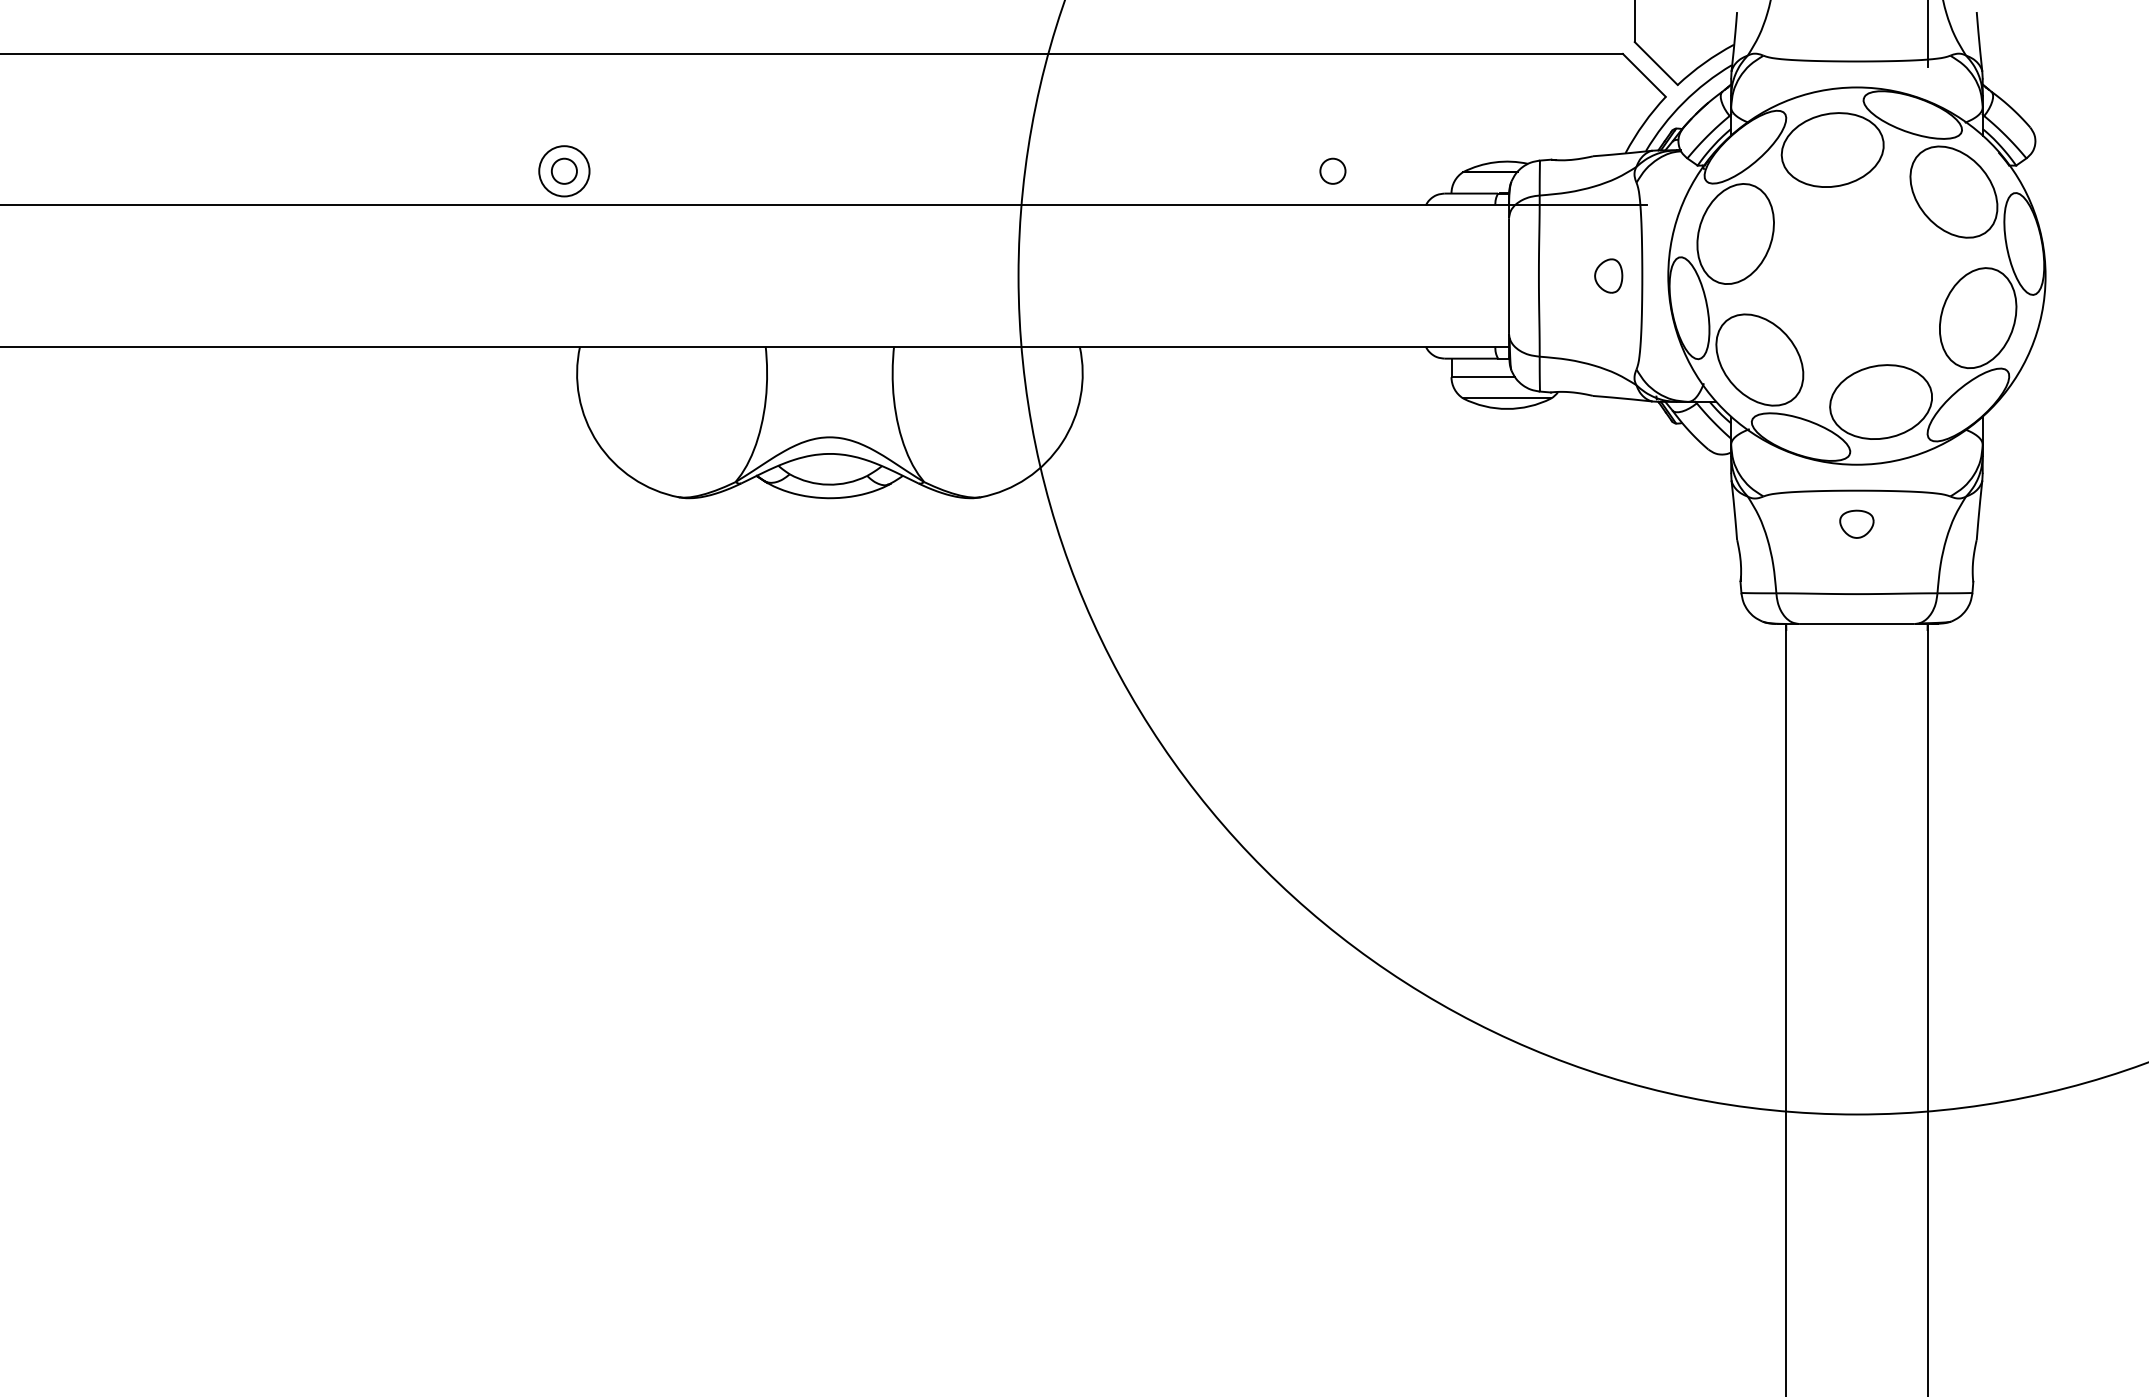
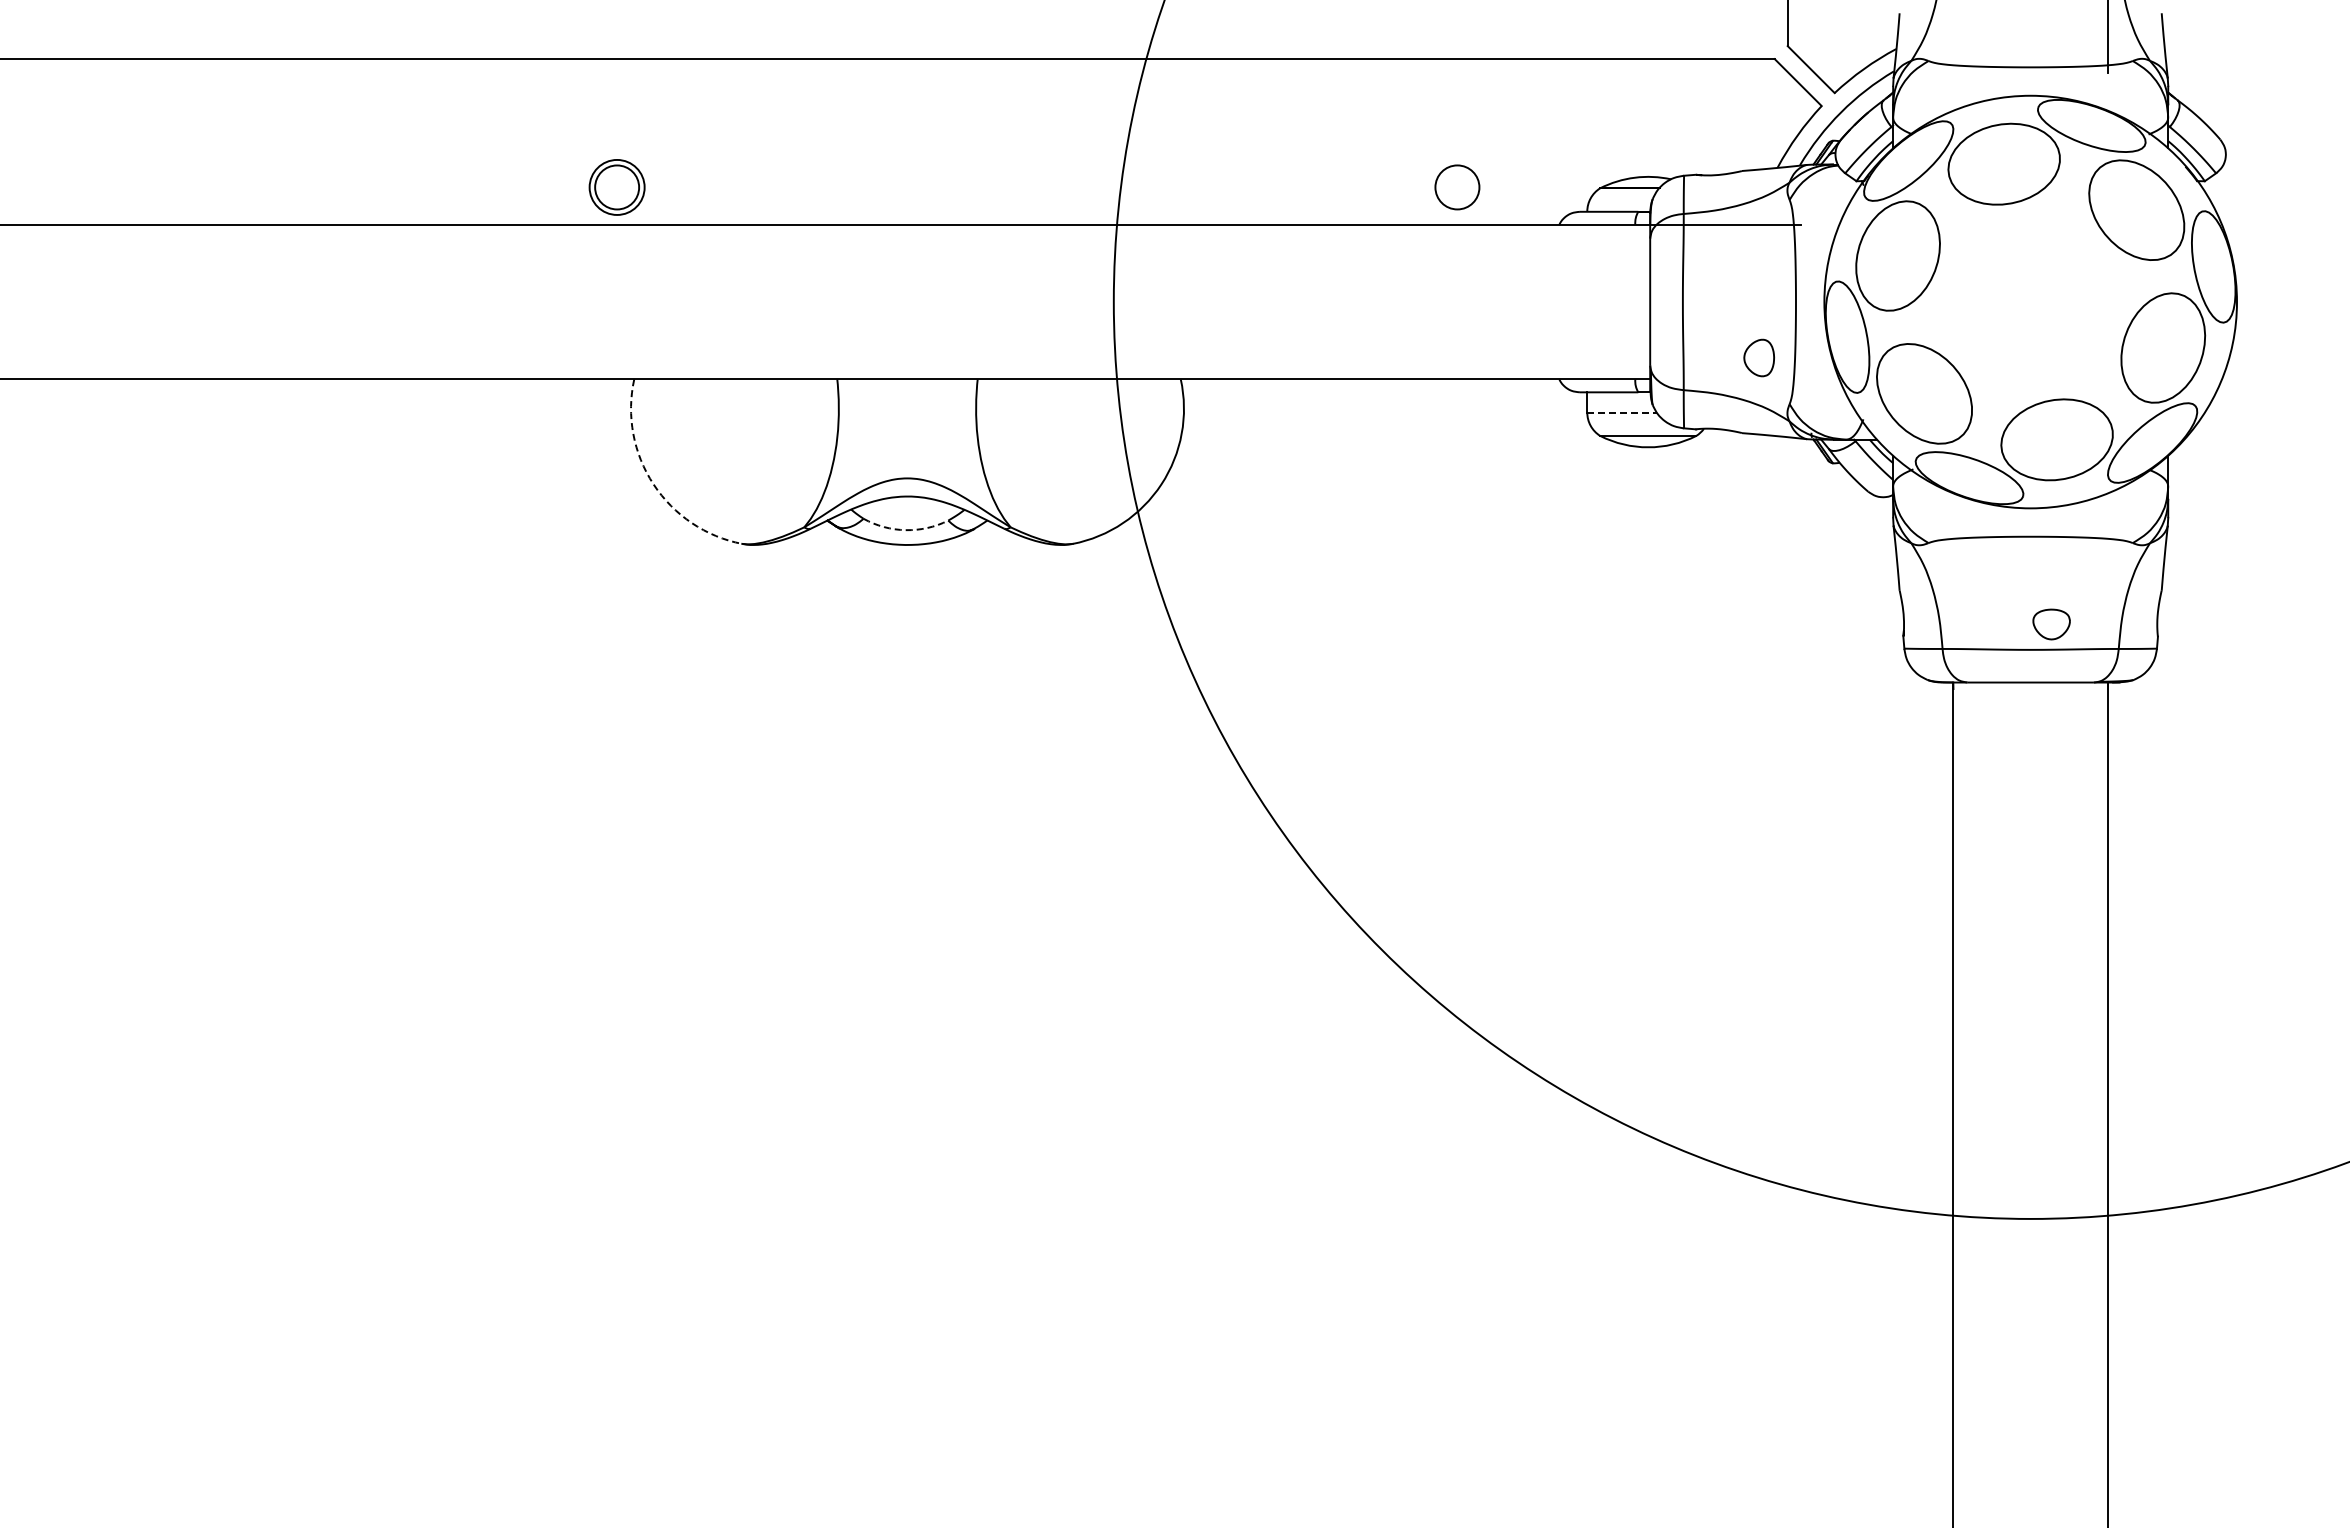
circle: (563, 171) -> (616, 187), size x1.6
circle: (1332, 171) -> (1457, 187), size x1.6
part: (1608, 275) -> (1758, 357), moved
line: (1483, 377) -> (1622, 412), solid -> dashed
arc: (597, 442) -> (653, 484), solid -> dashed
arc: (828, 484) -> (905, 530), solid -> dashed
part: (1856, 524) -> (2051, 624), moved

